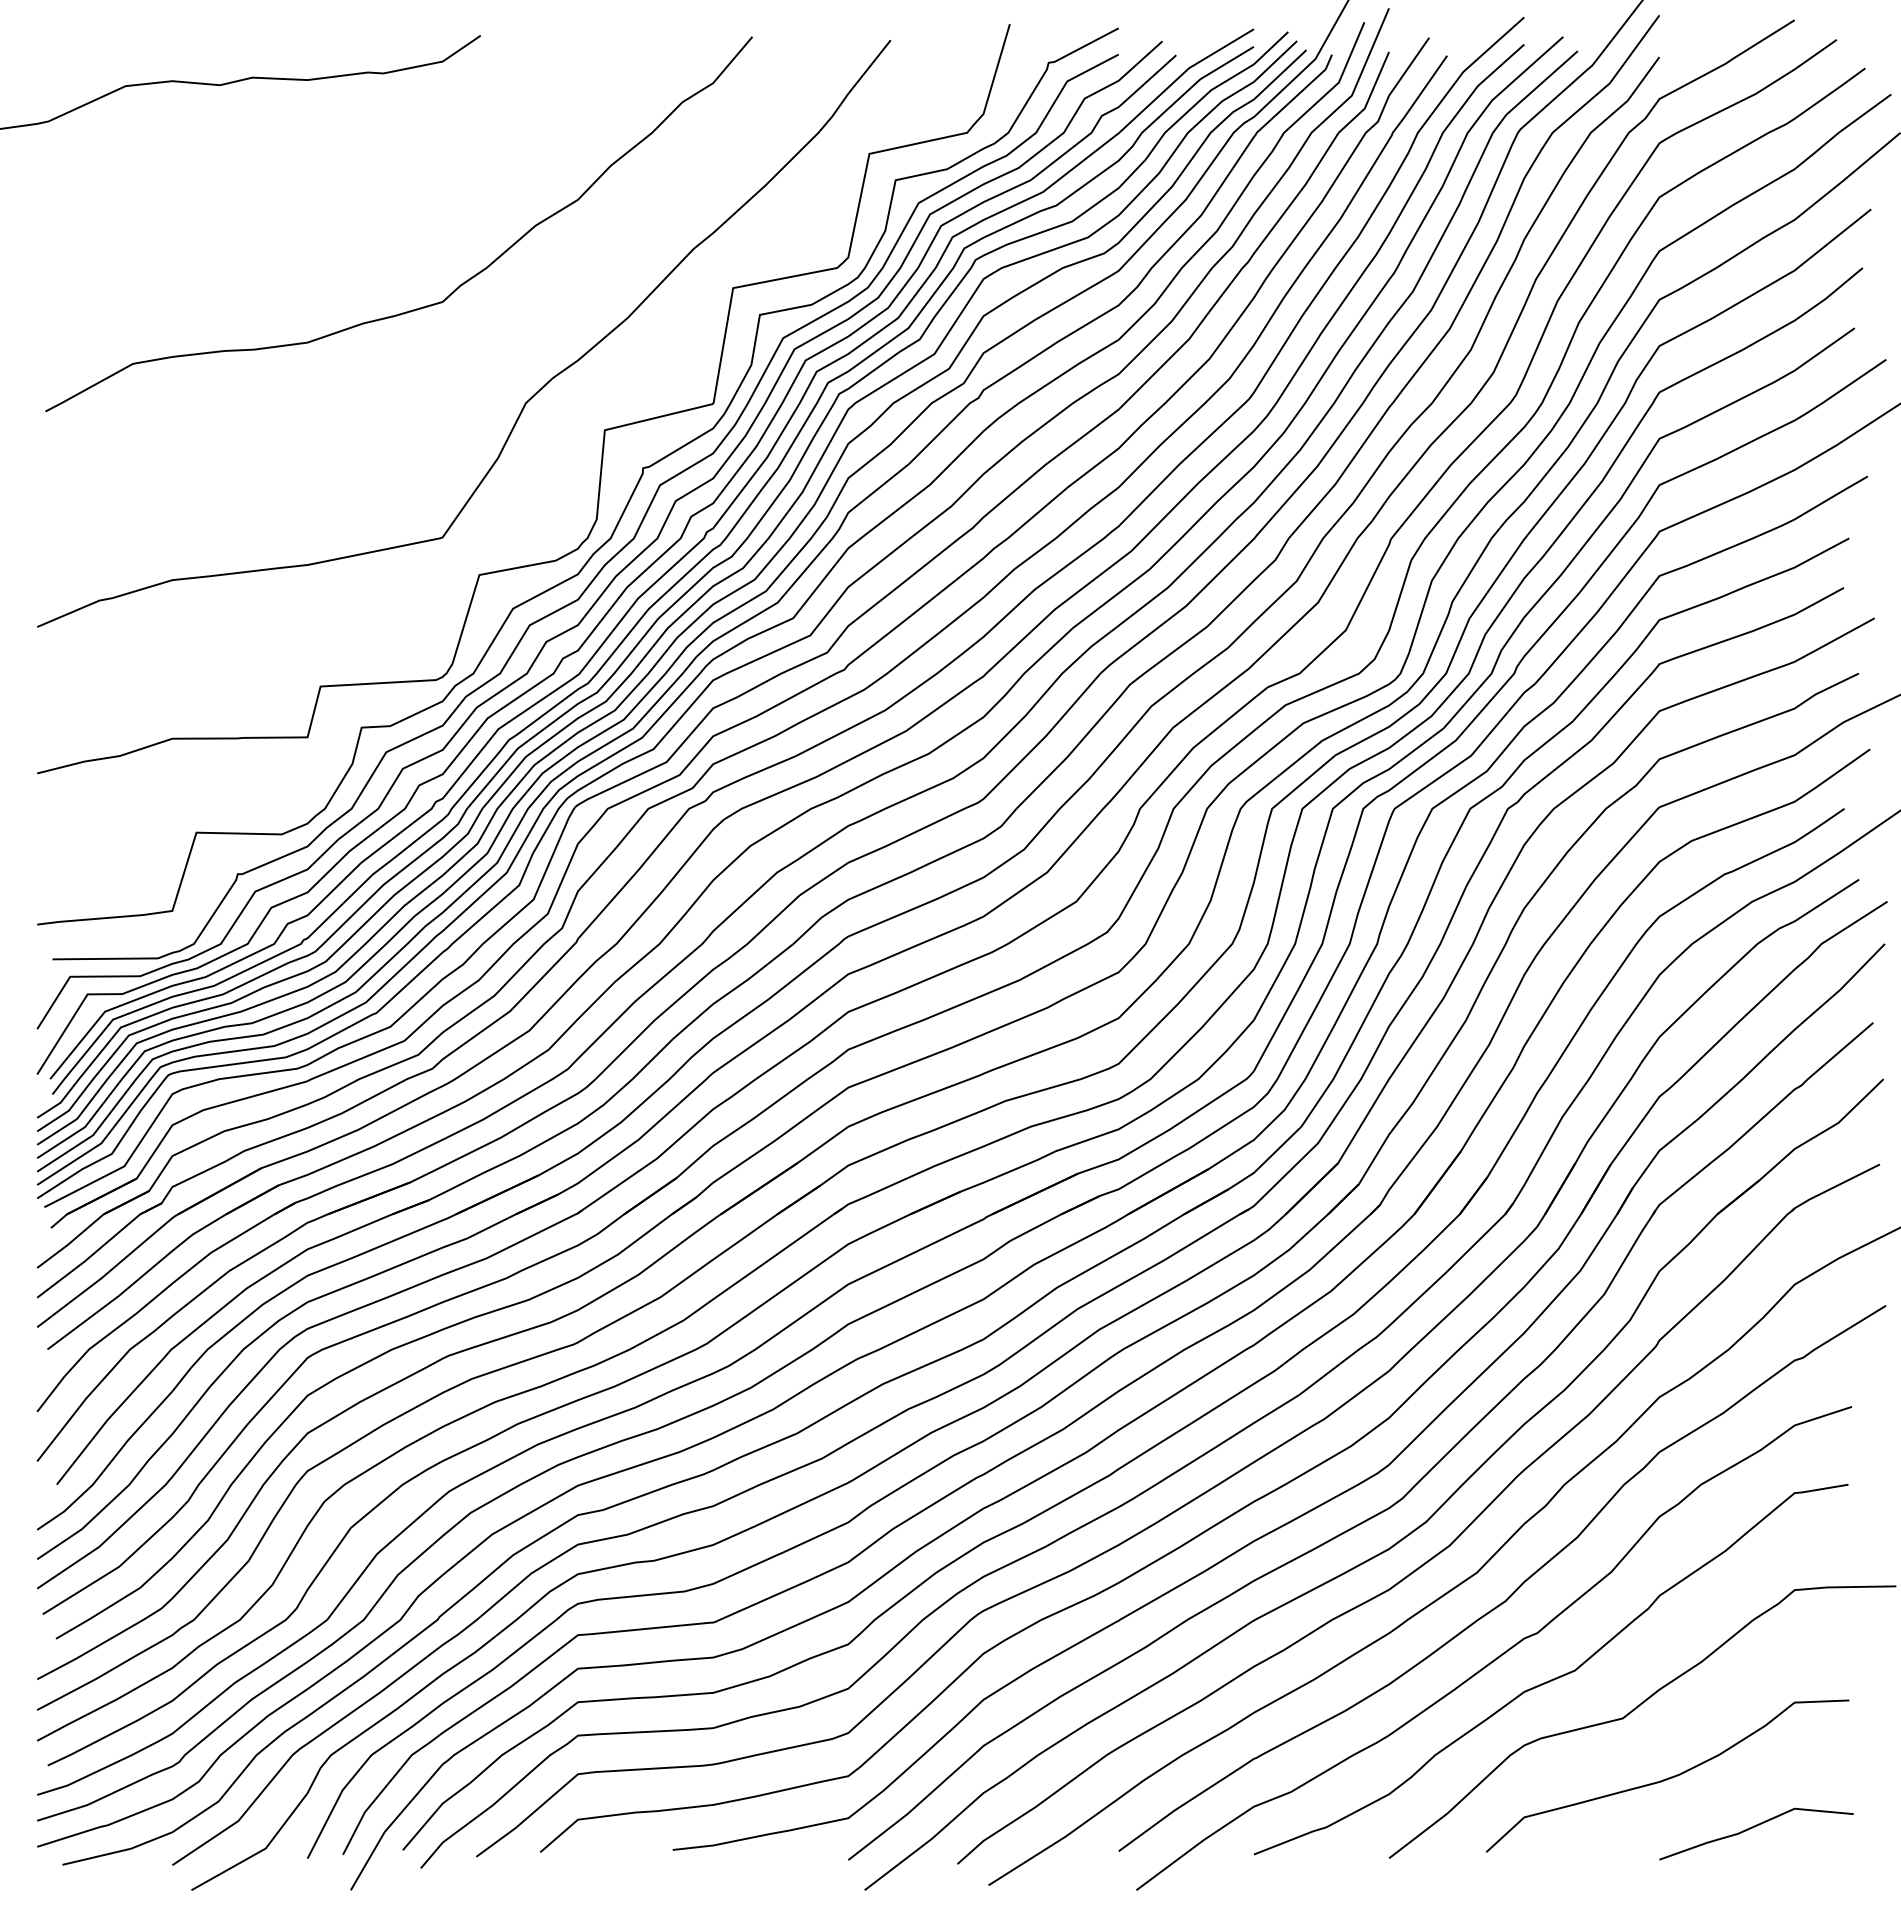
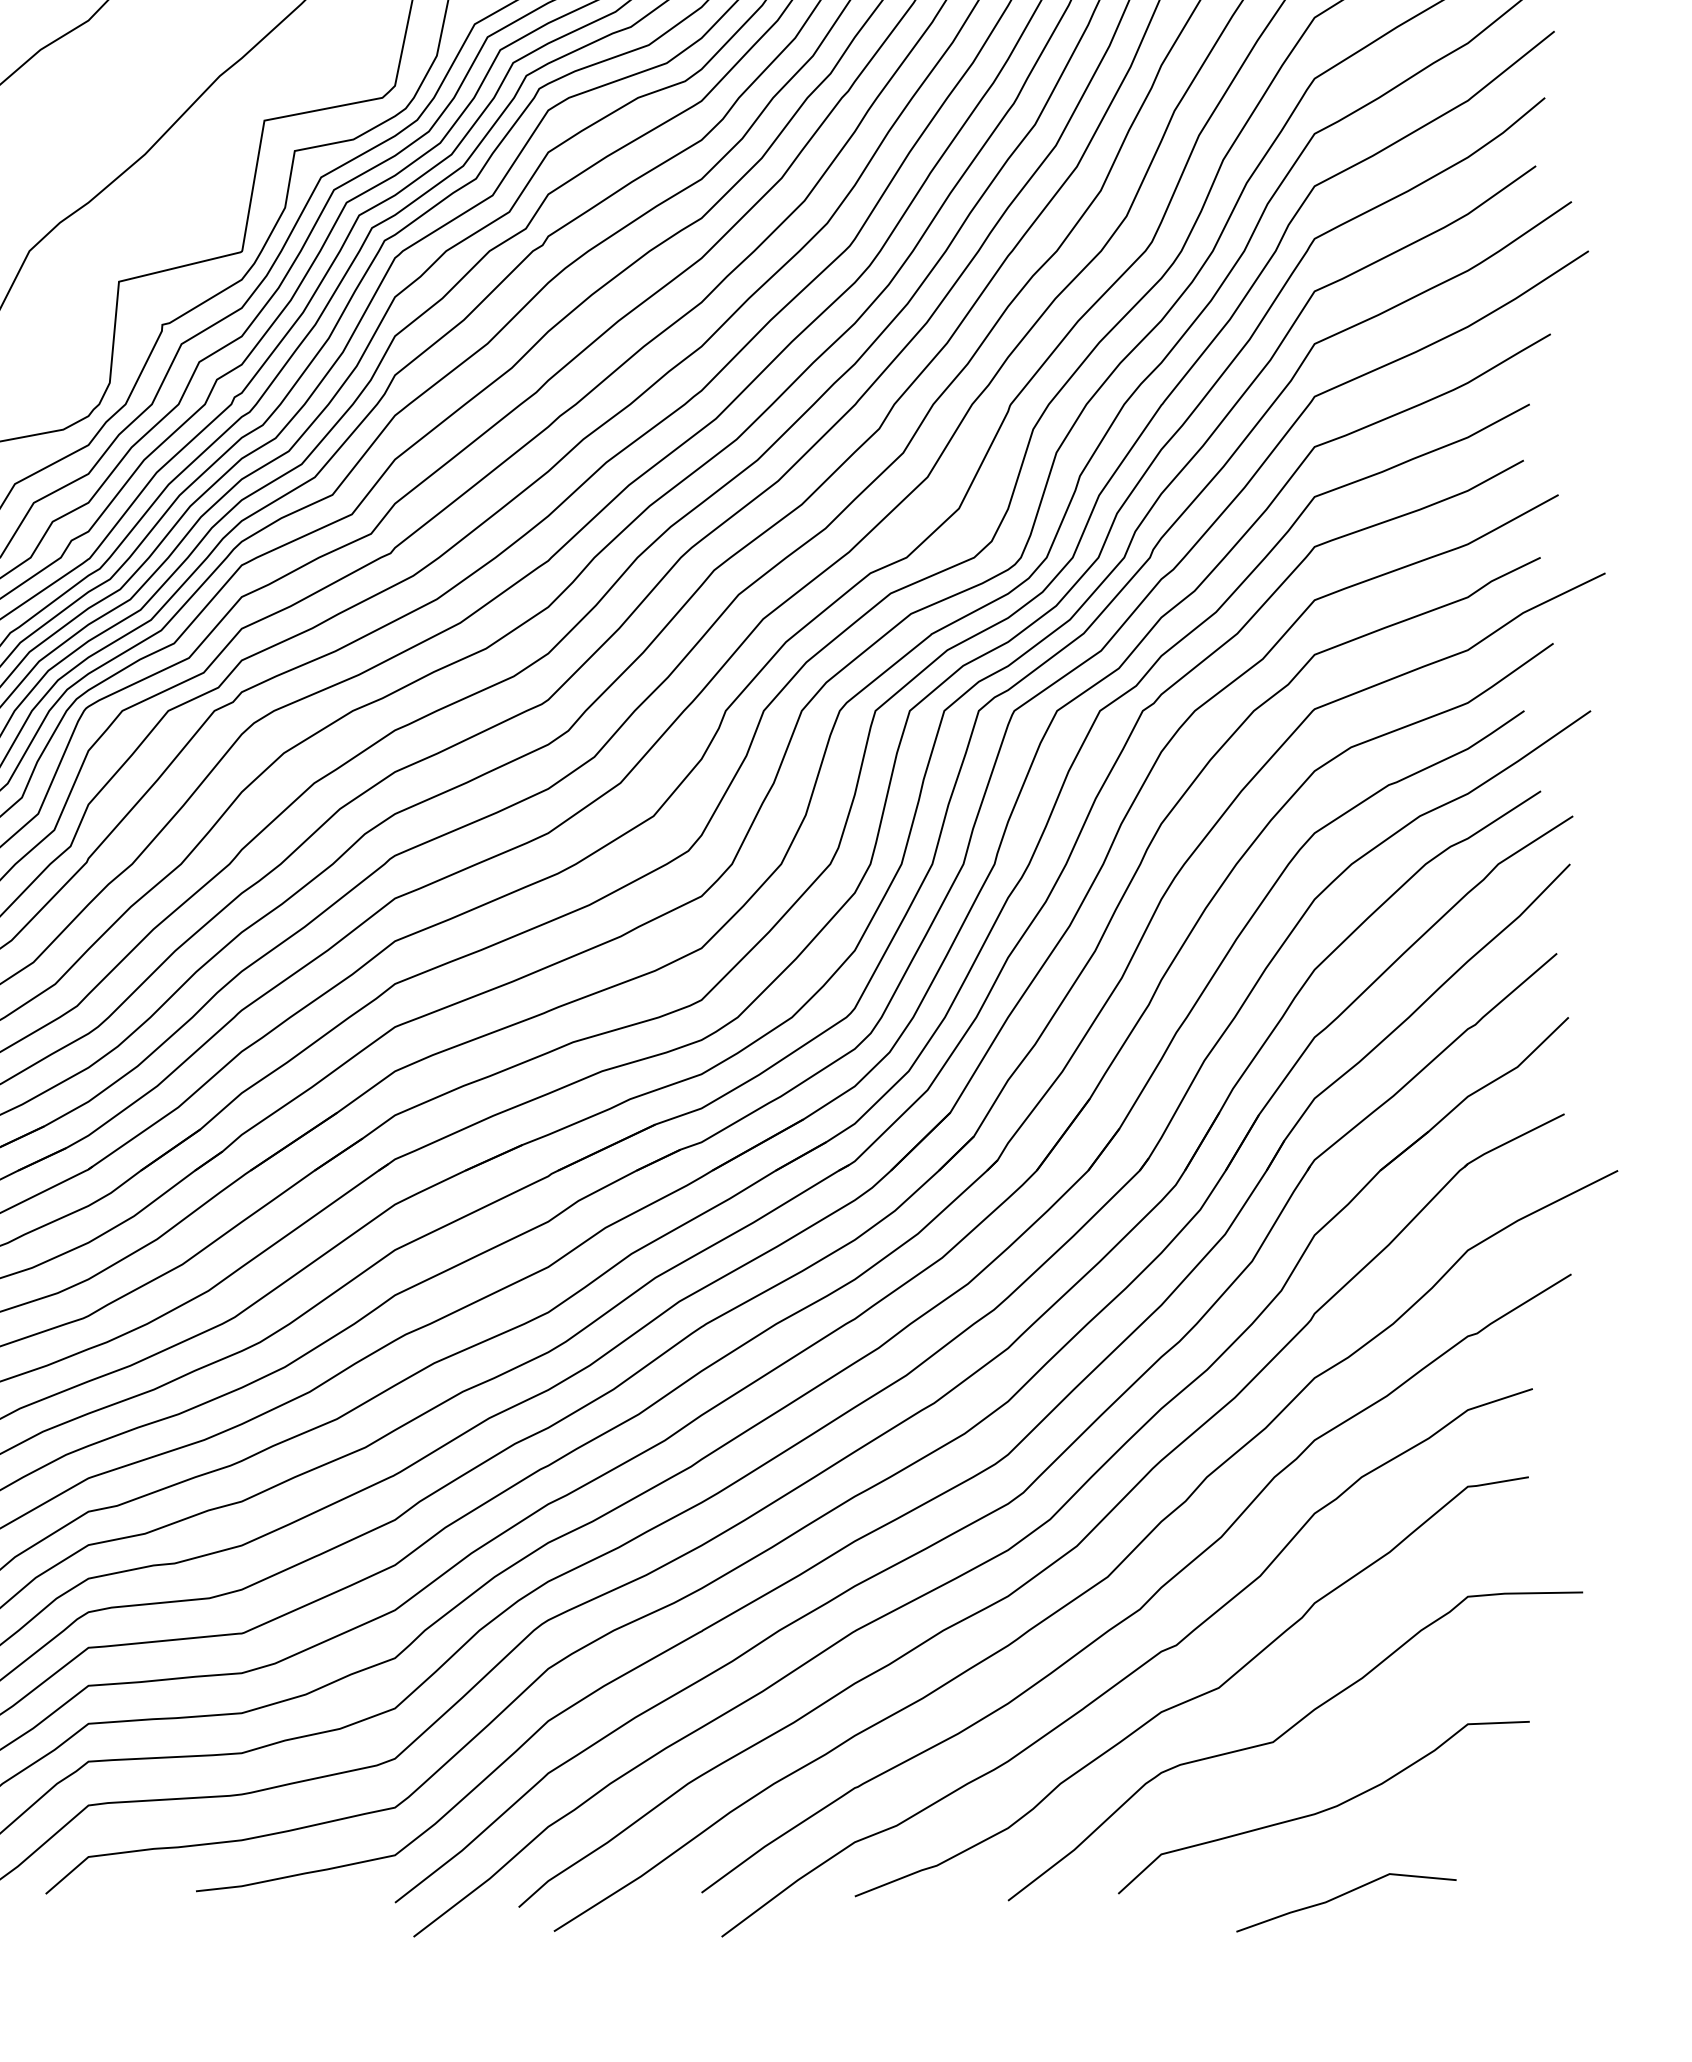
line: (1755, 1827) -> (1345, 1895), moved

